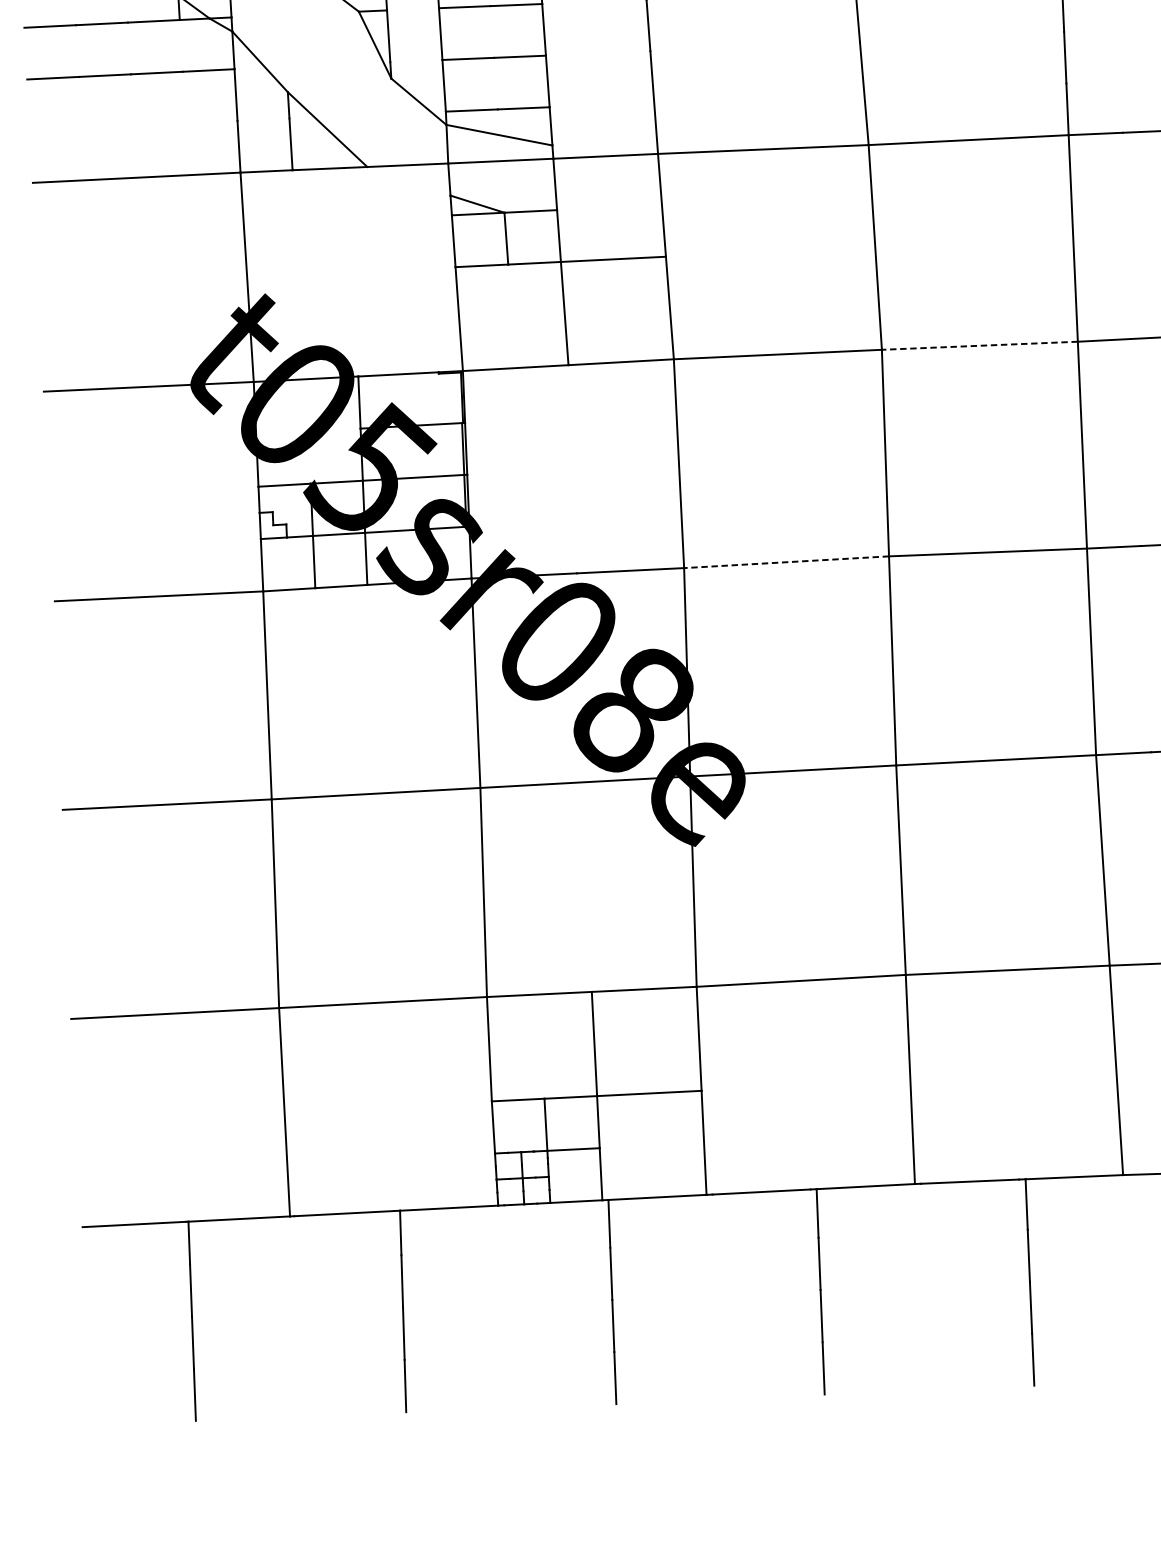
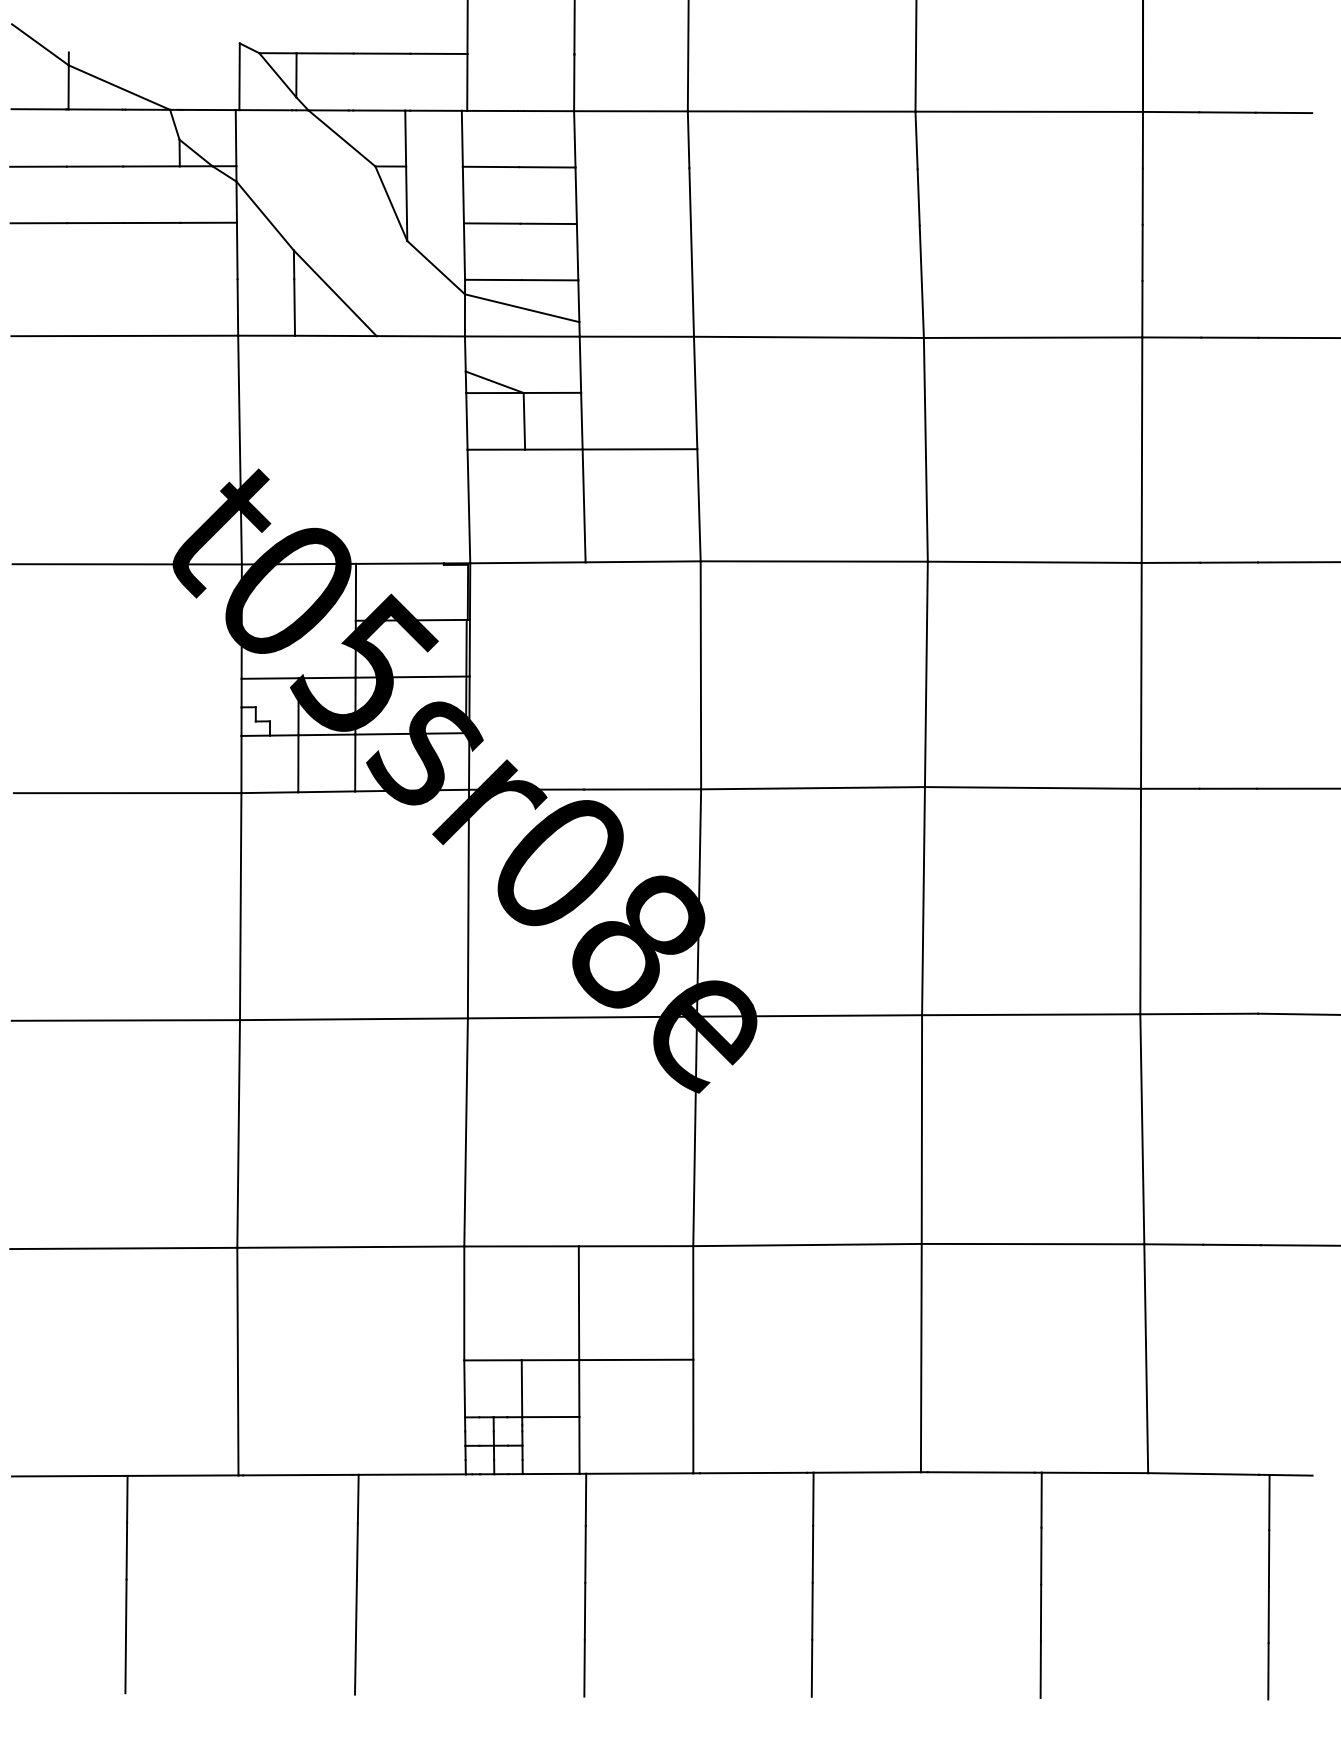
line: (979, 345) -> (1034, 562), dashed -> solid
line: (787, 562) -> (813, 788), dashed -> solid

